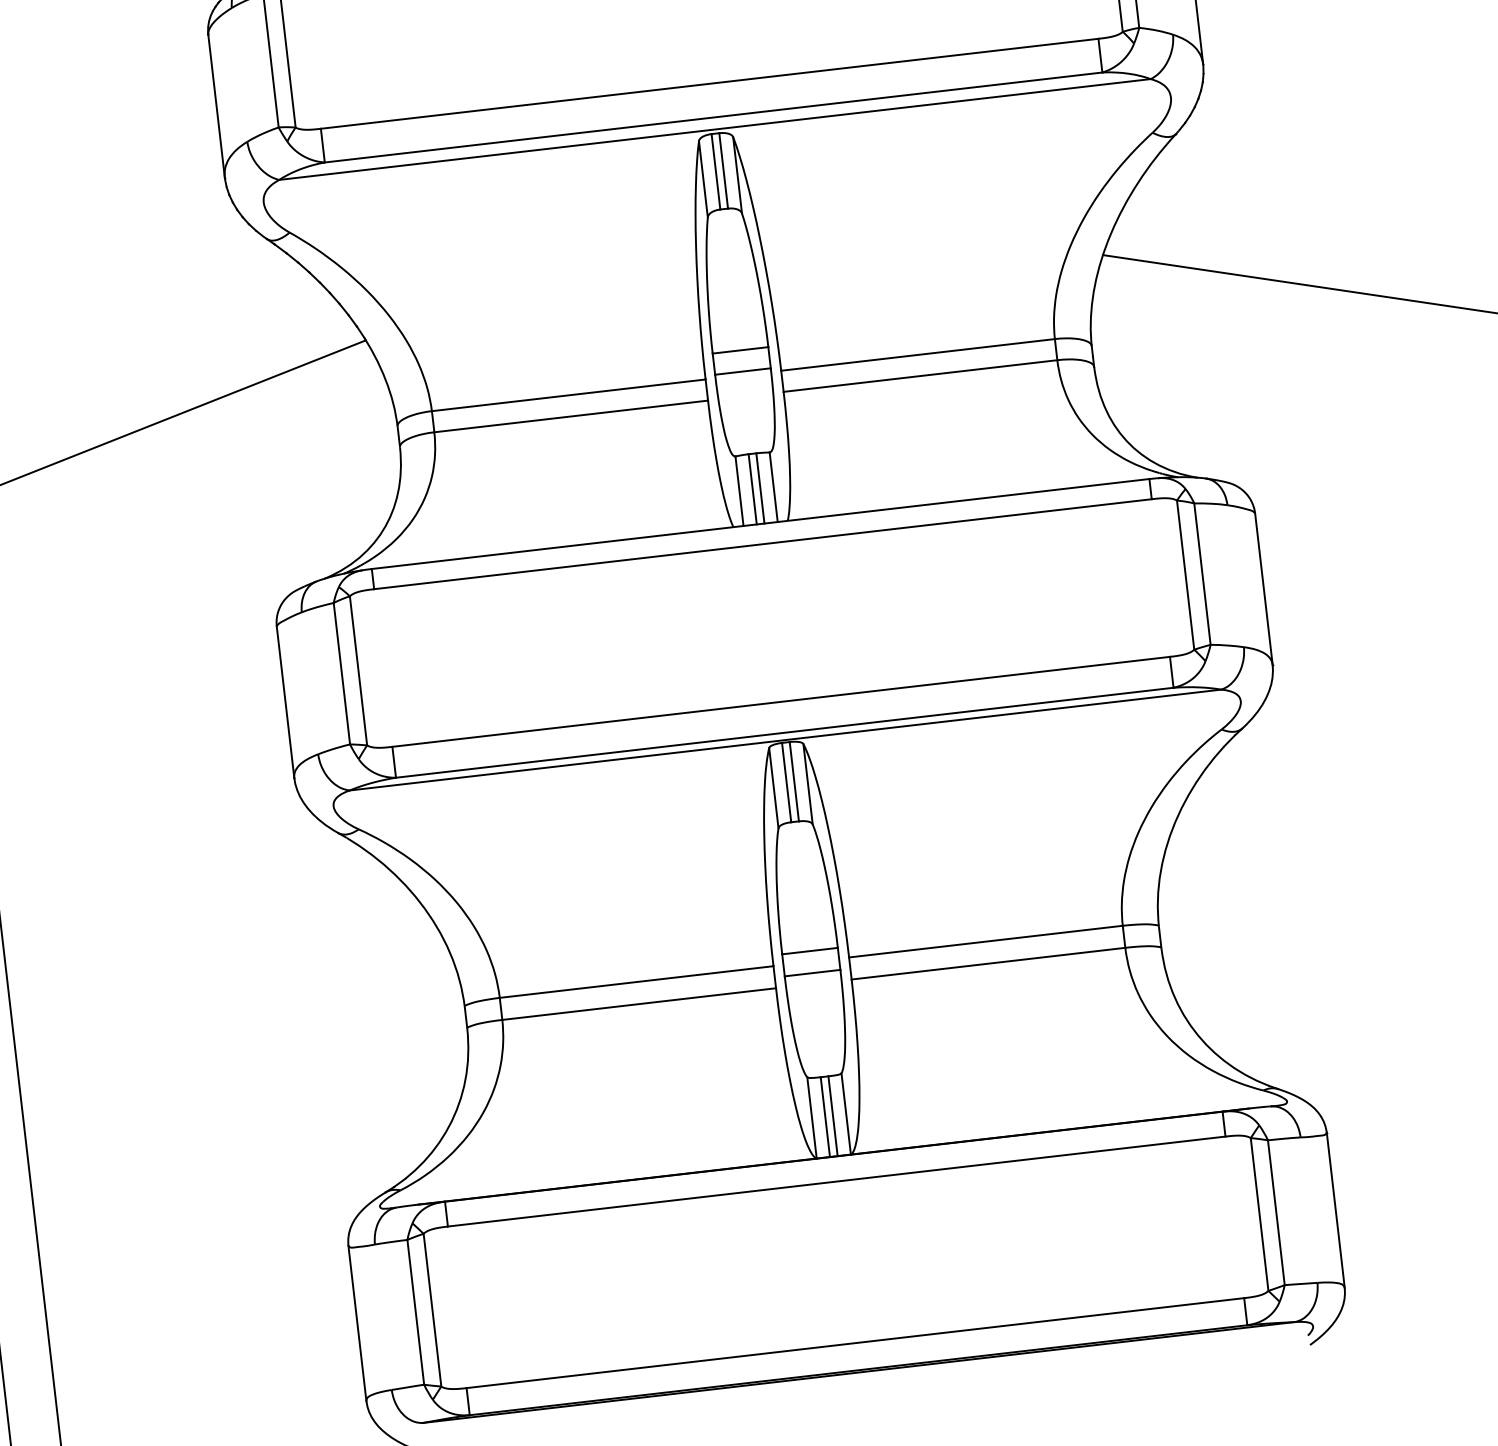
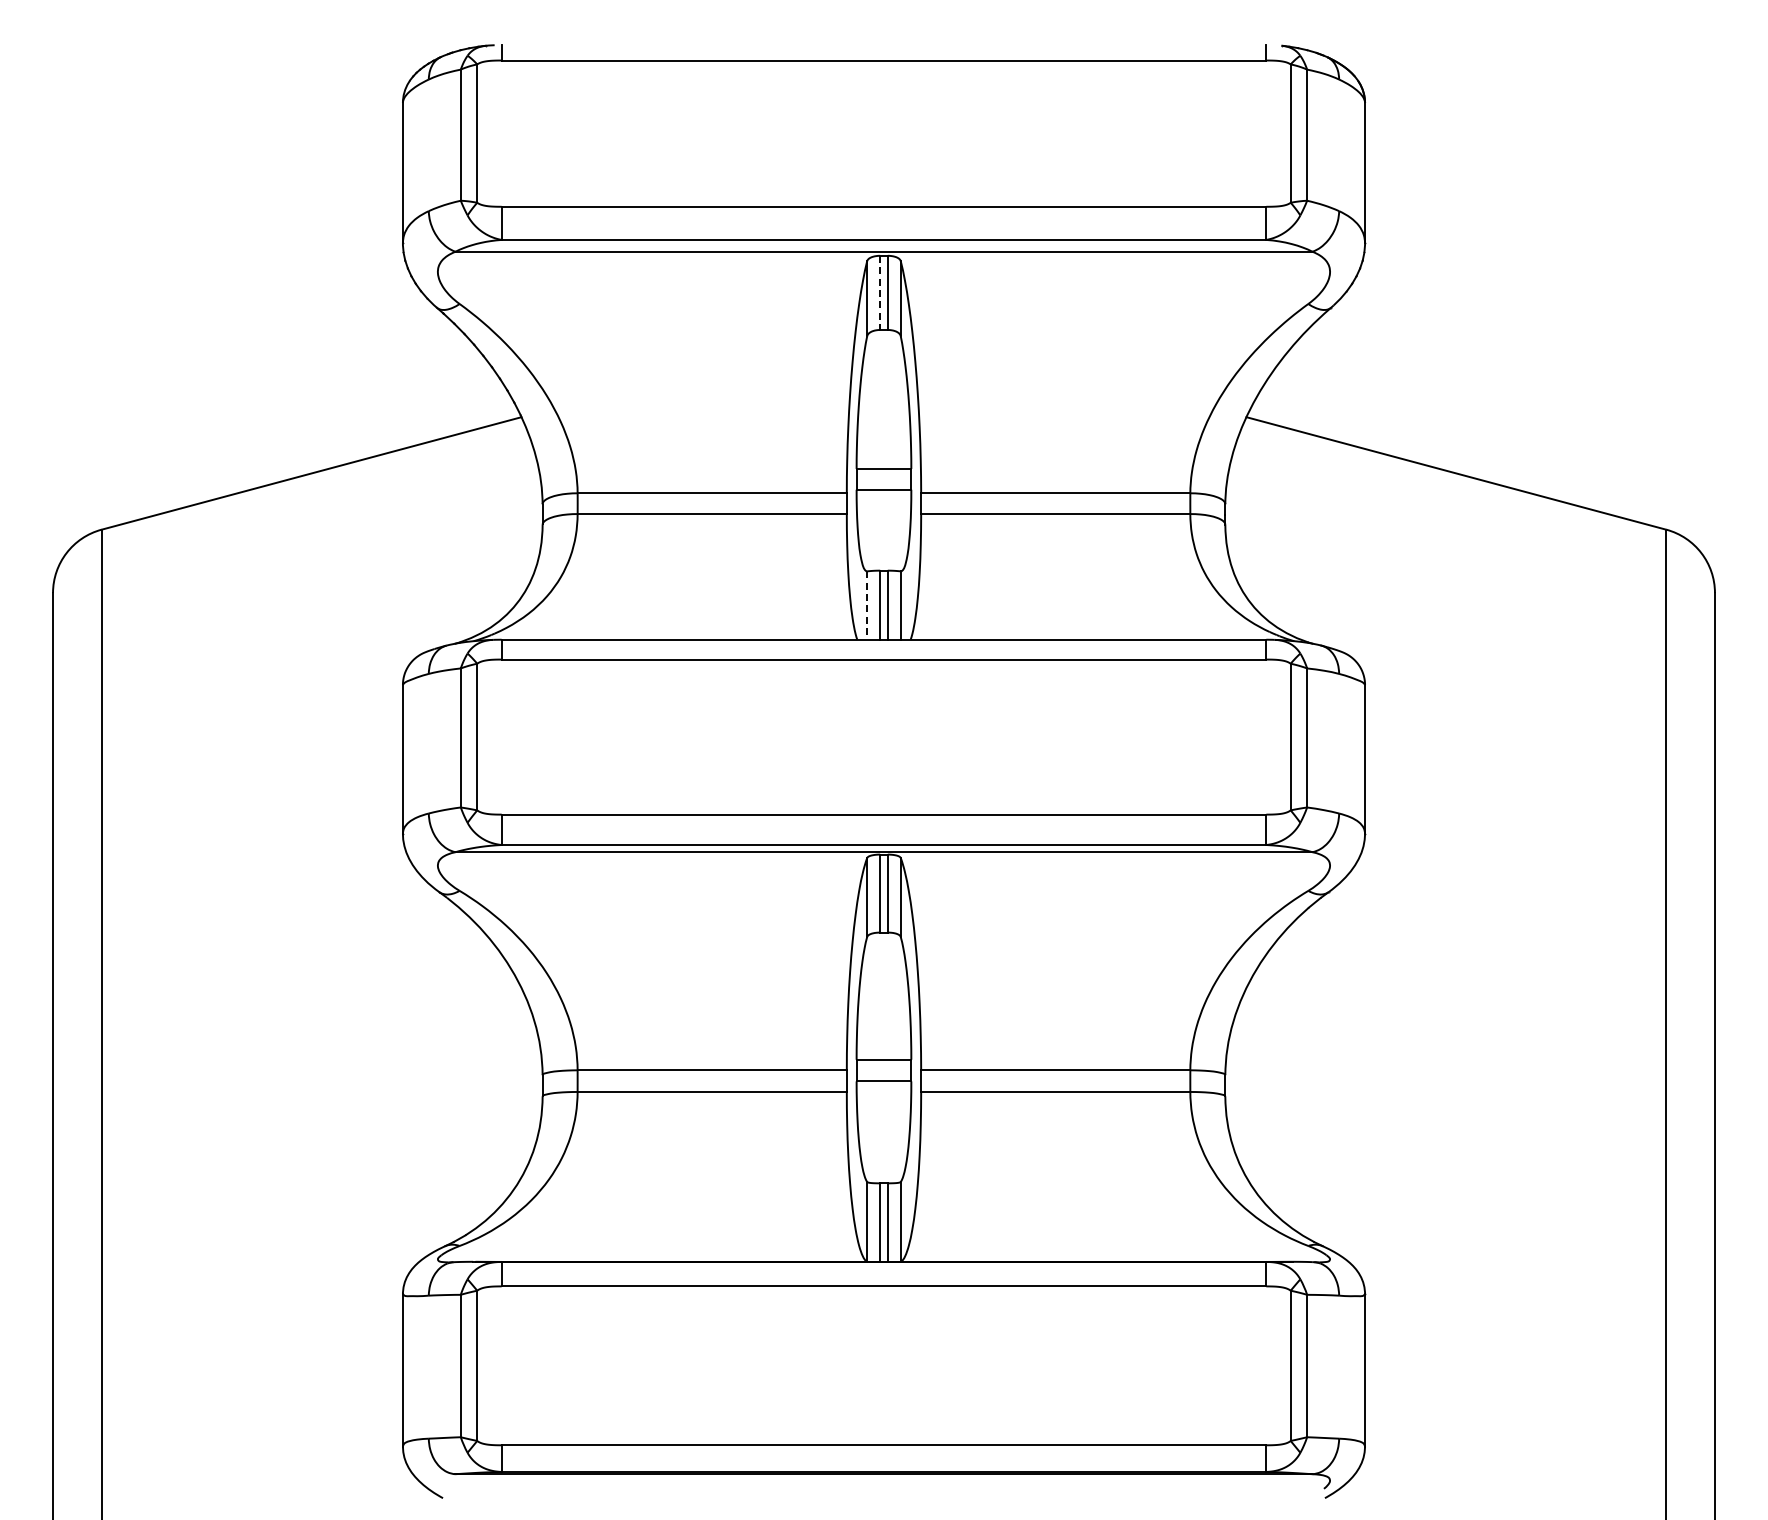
line: (716, 172) -> (880, 293), solid -> dashed
line: (739, 492) -> (867, 606), solid -> dashed

